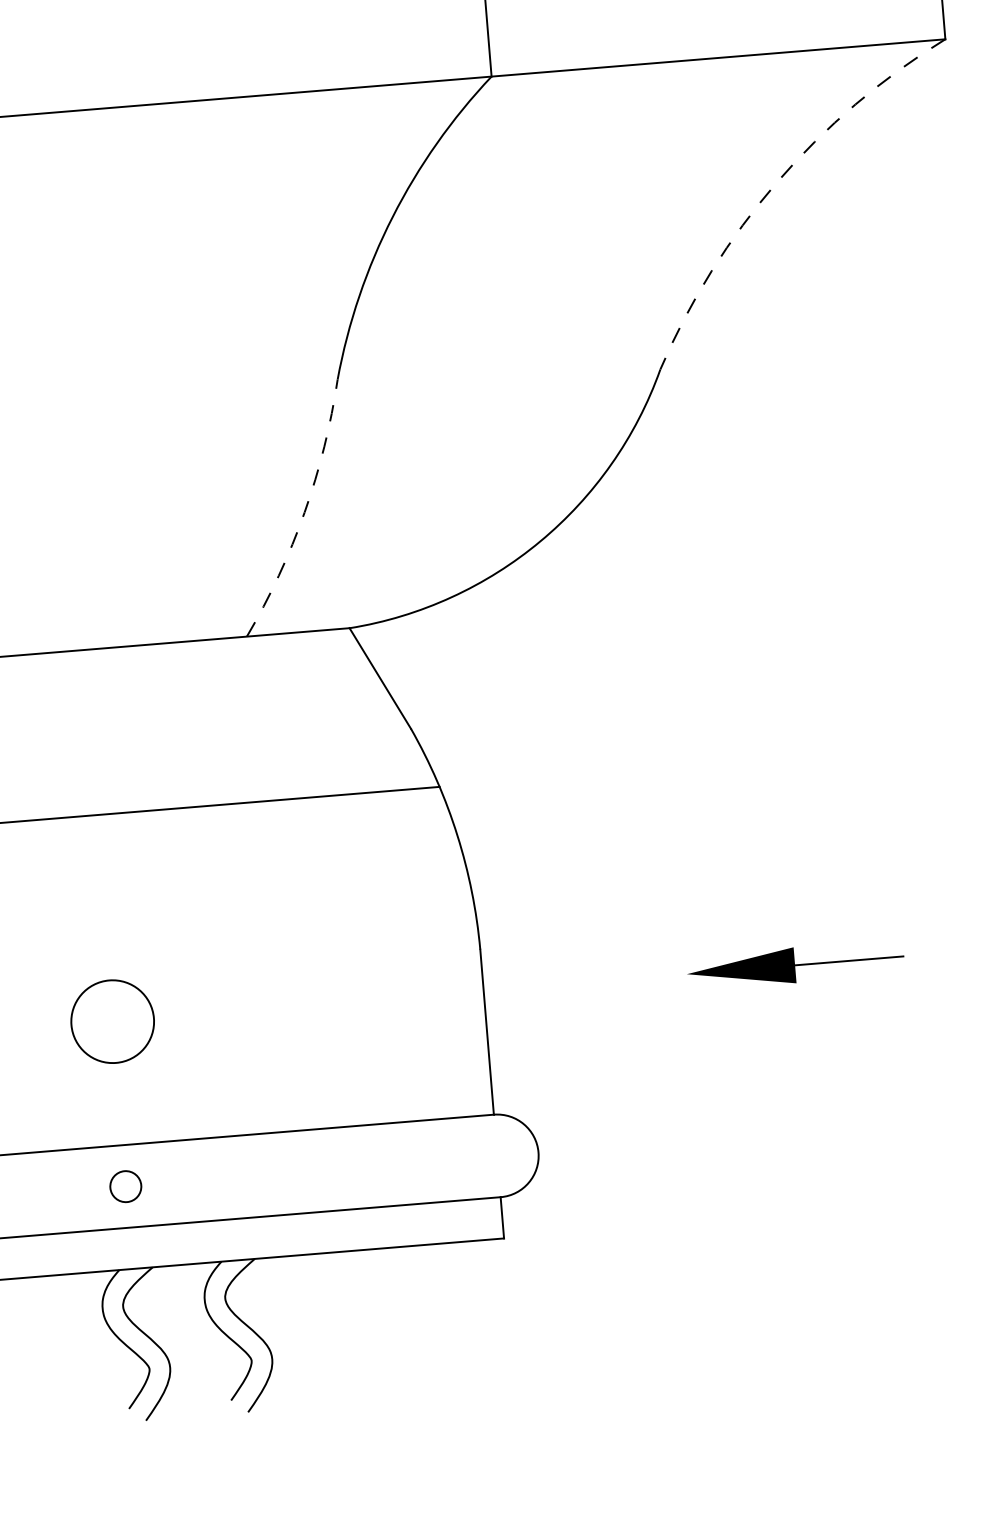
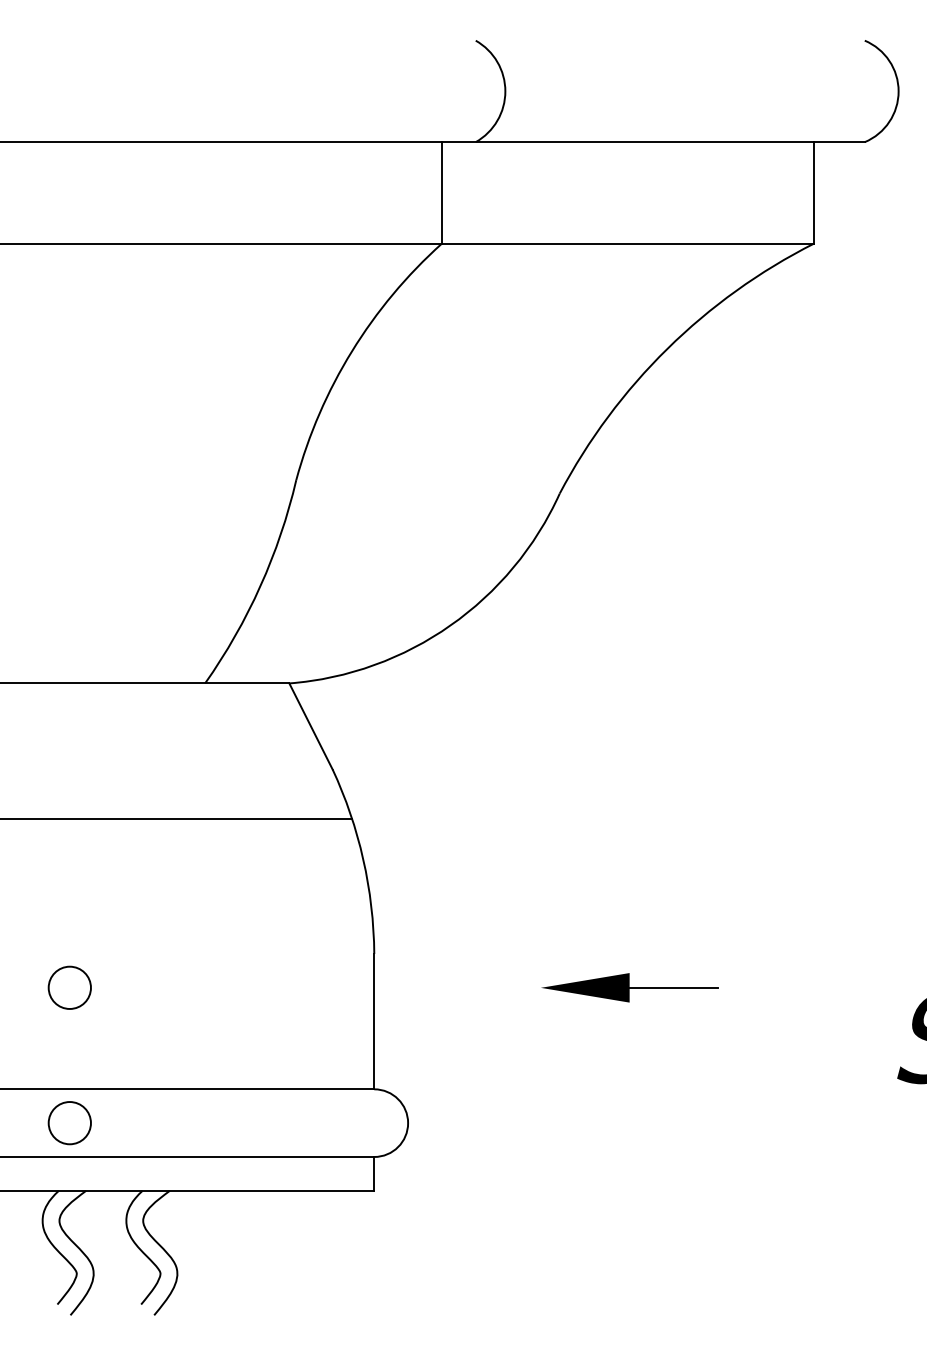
arc: (777, 181) -> (667, 348), dashed -> solid
arc: (304, 512) -> (260, 586), dashed -> solid
circle: (111, 1021) -> (69, 987), size x0.62
circle: (125, 1186) -> (69, 1123), size x1.67

